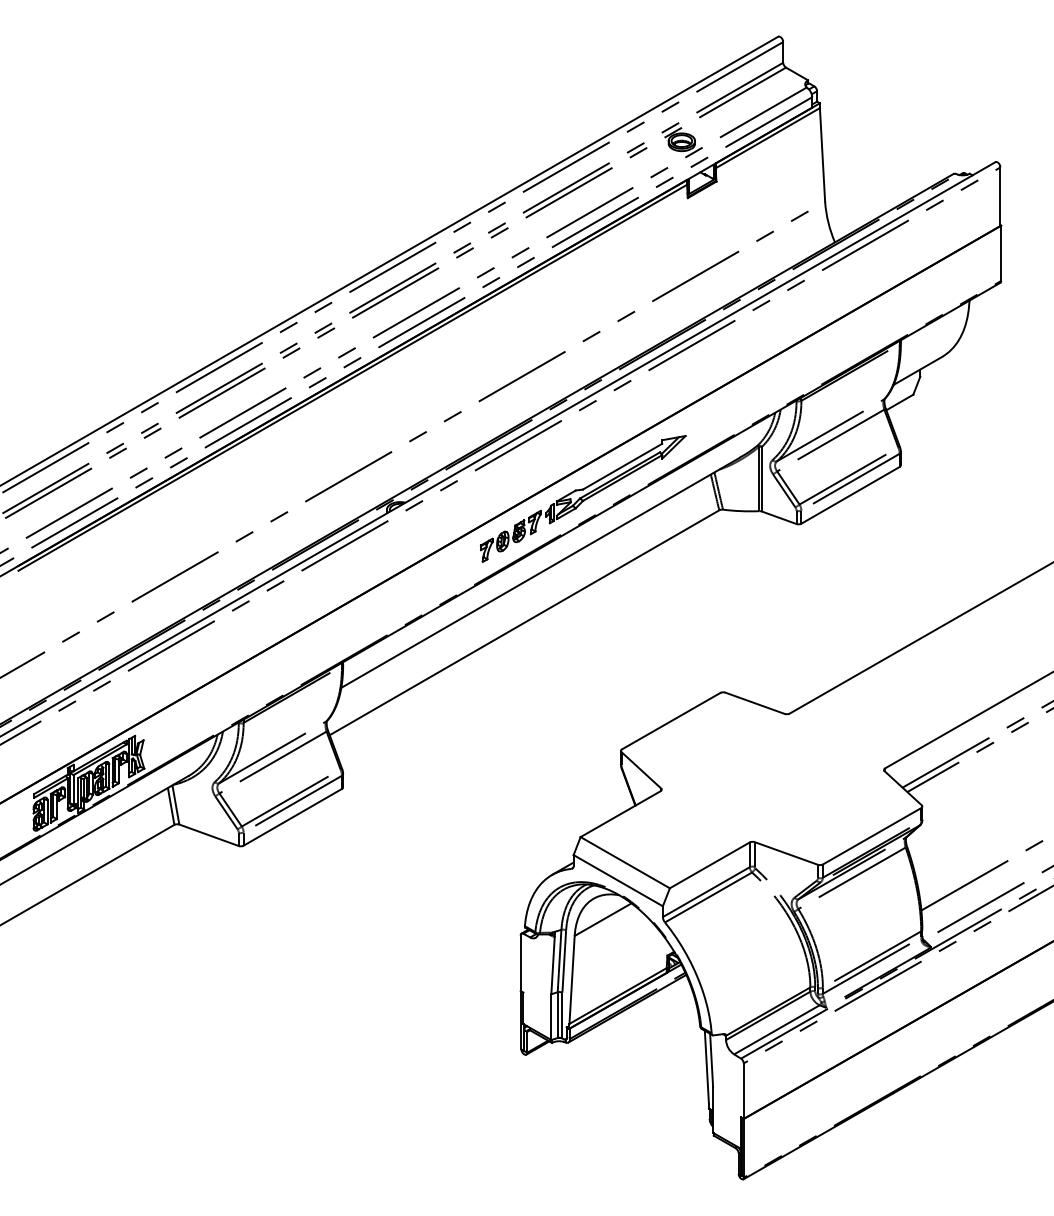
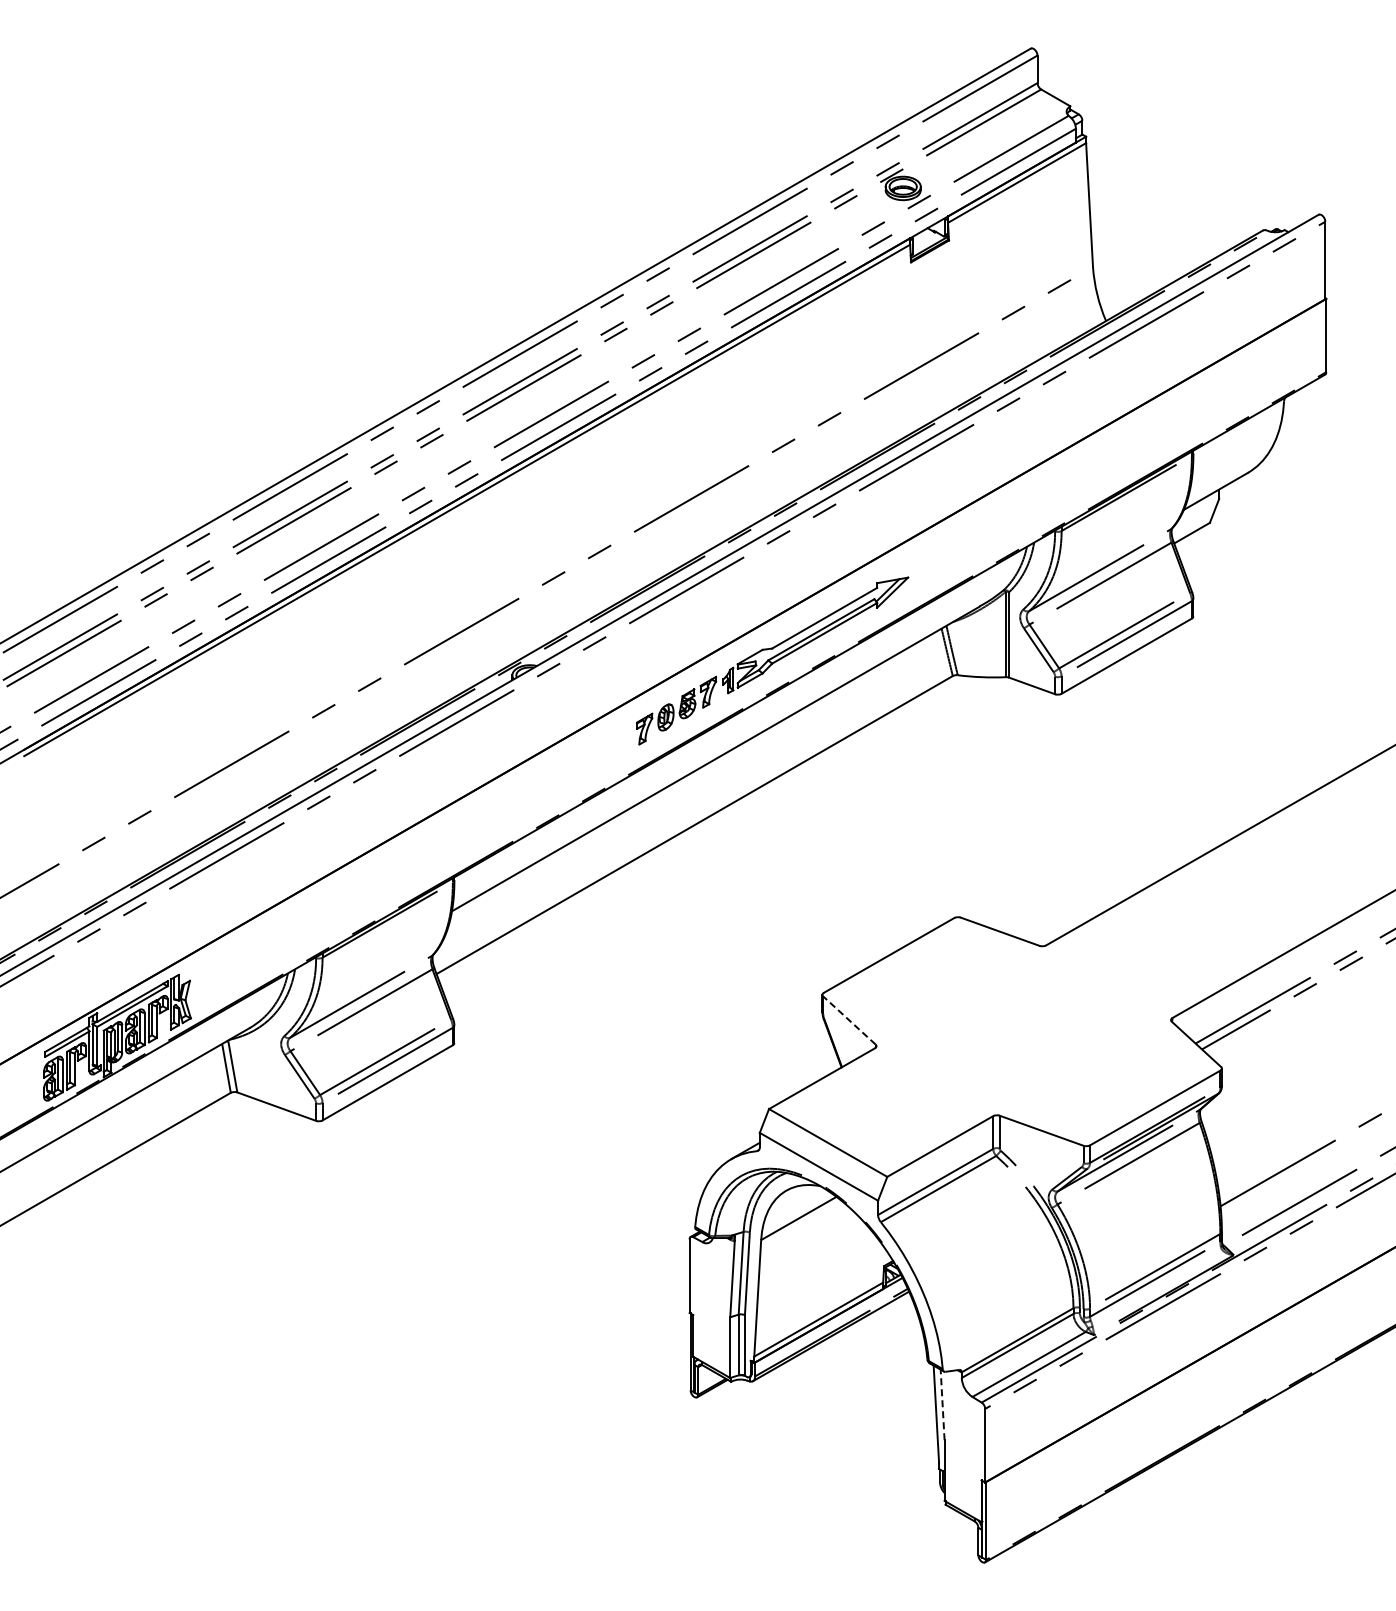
line: (641, 770) -> (849, 1020), solid -> dashed
line: (711, 1060) -> (942, 1404), solid -> dashed

